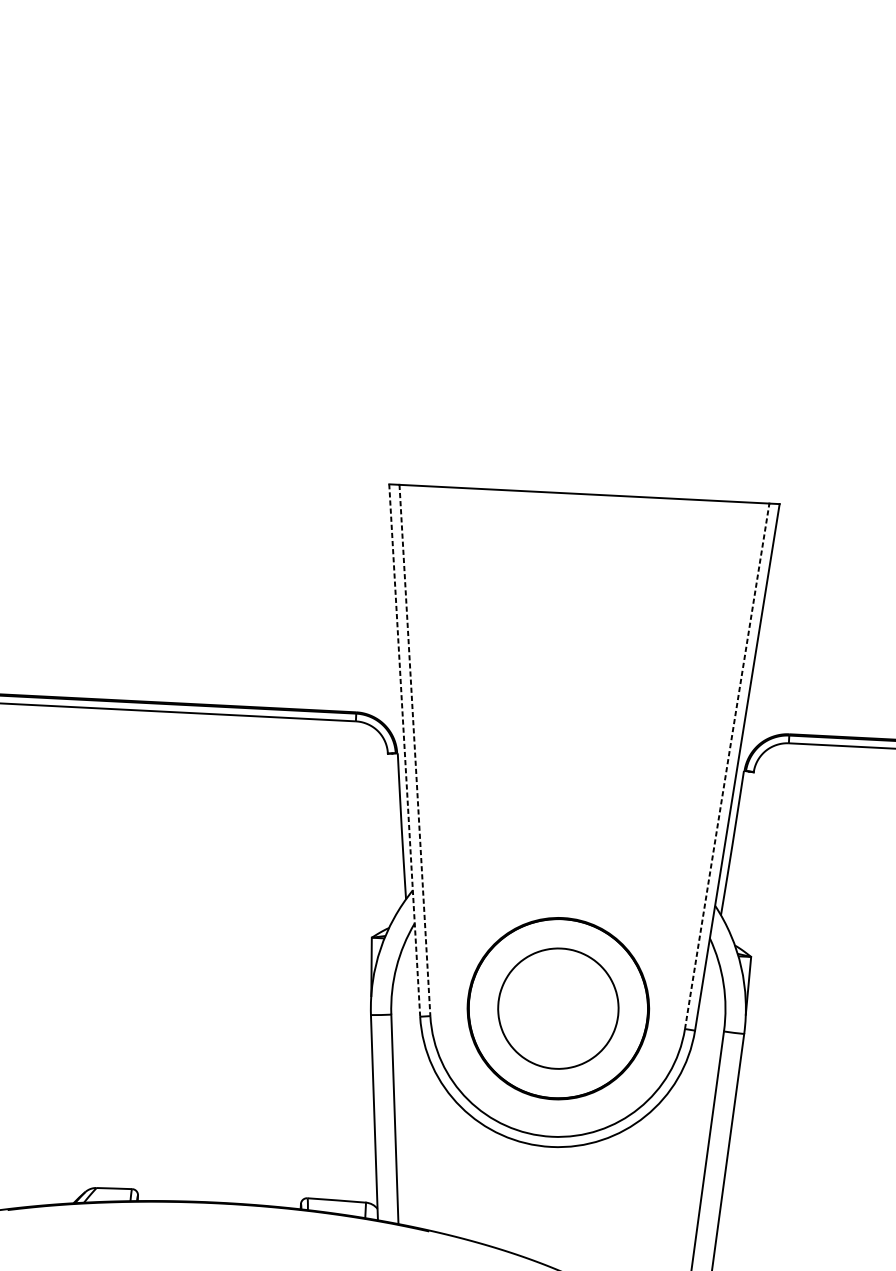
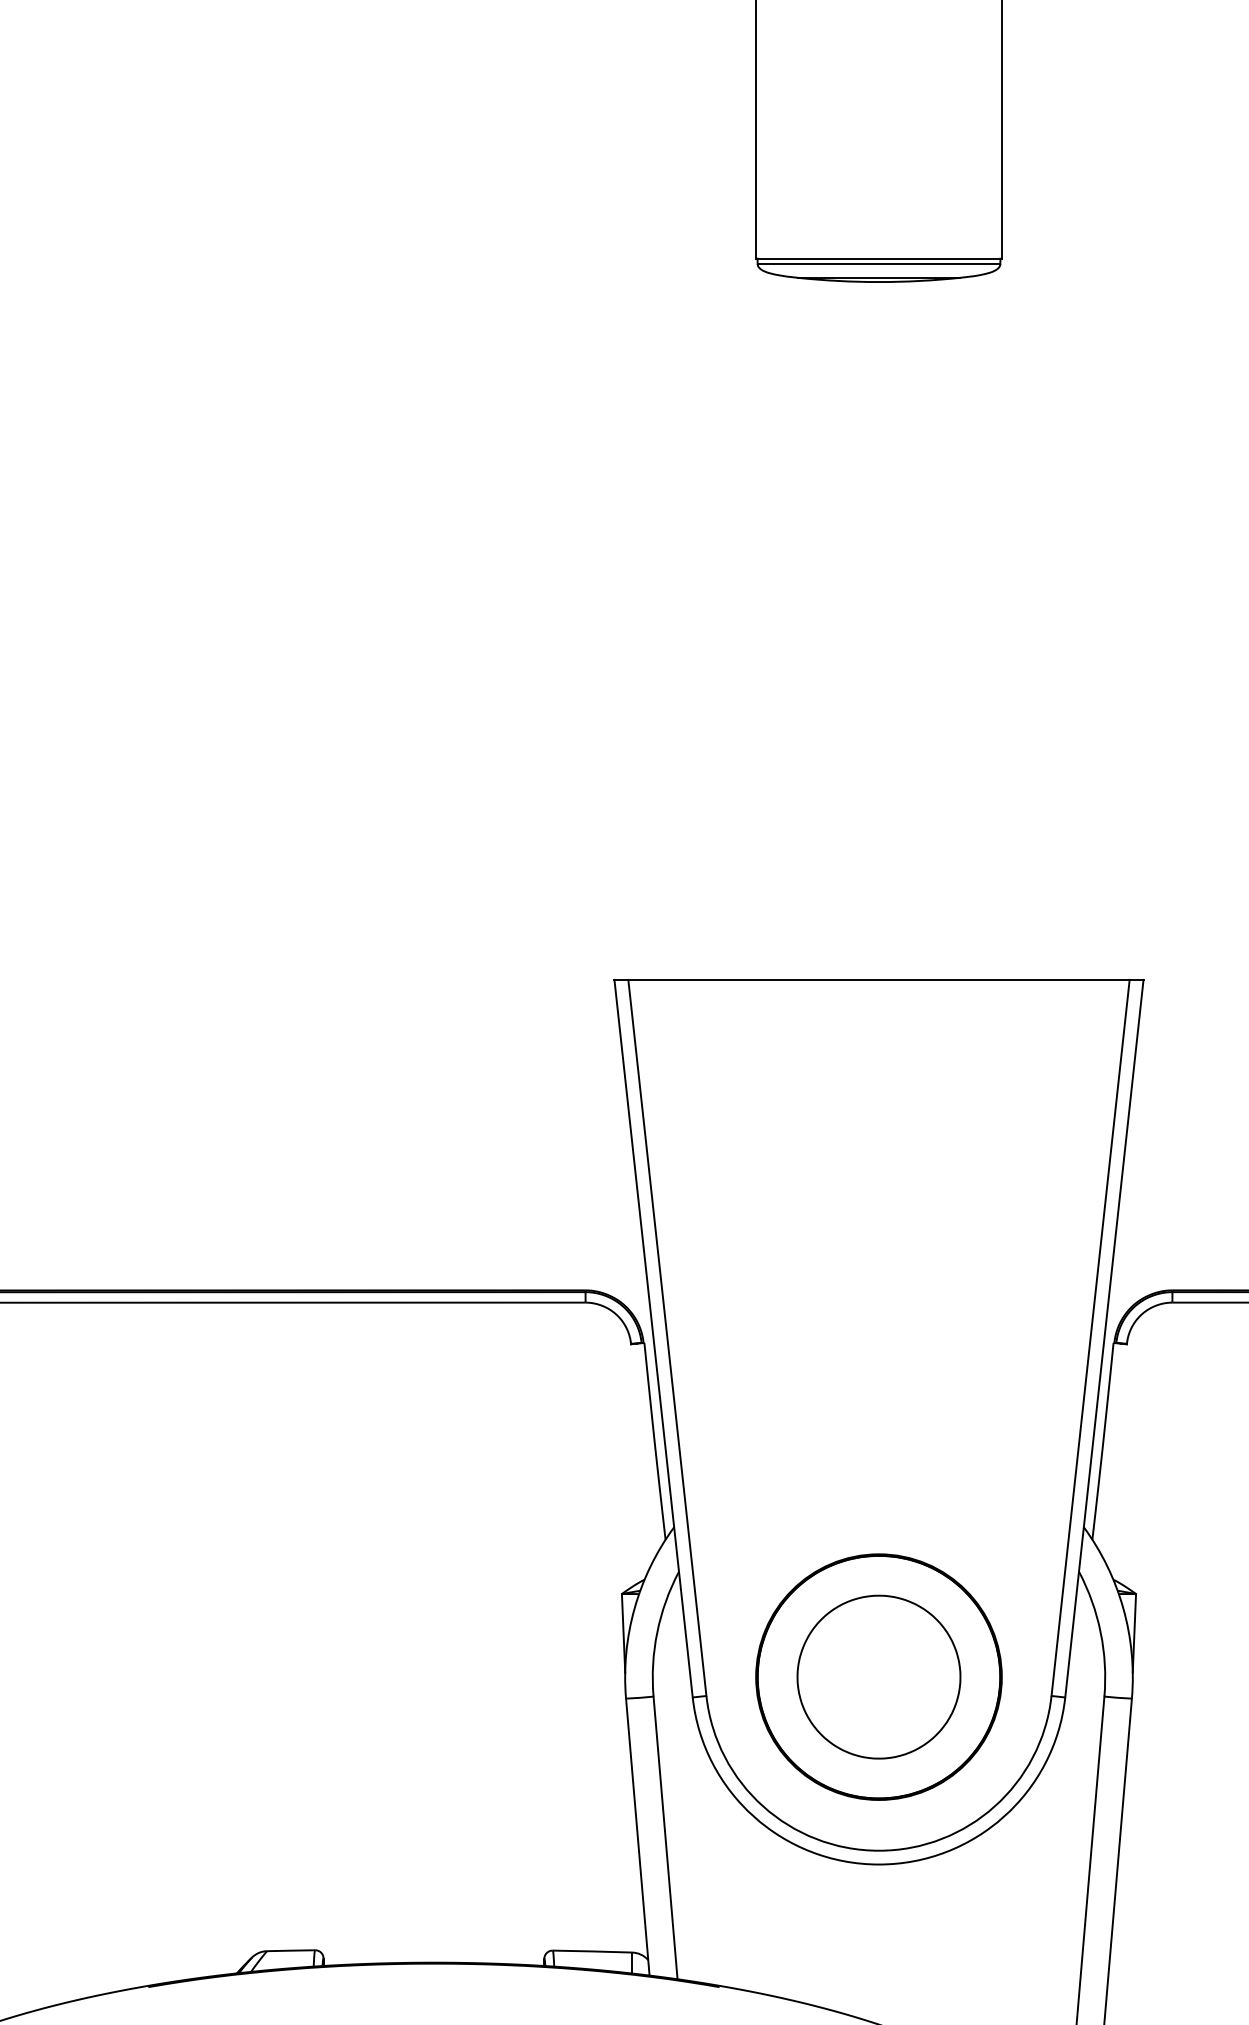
line: (404, 750) -> (653, 1338), dashed -> solid
line: (414, 750) -> (667, 1338), dashed -> solid
line: (727, 765) -> (1090, 1337), dashed -> solid

